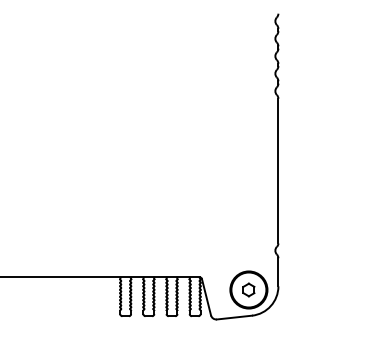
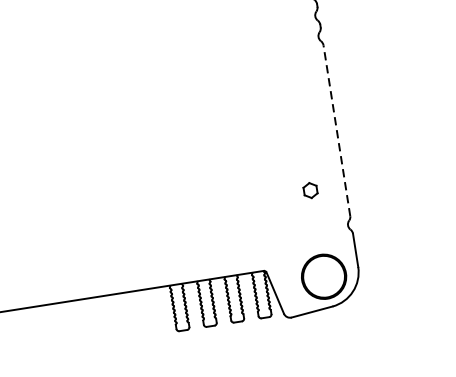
line: (278, 170) -> (336, 130), solid -> dashed
part: (248, 289) -> (309, 190), moved

